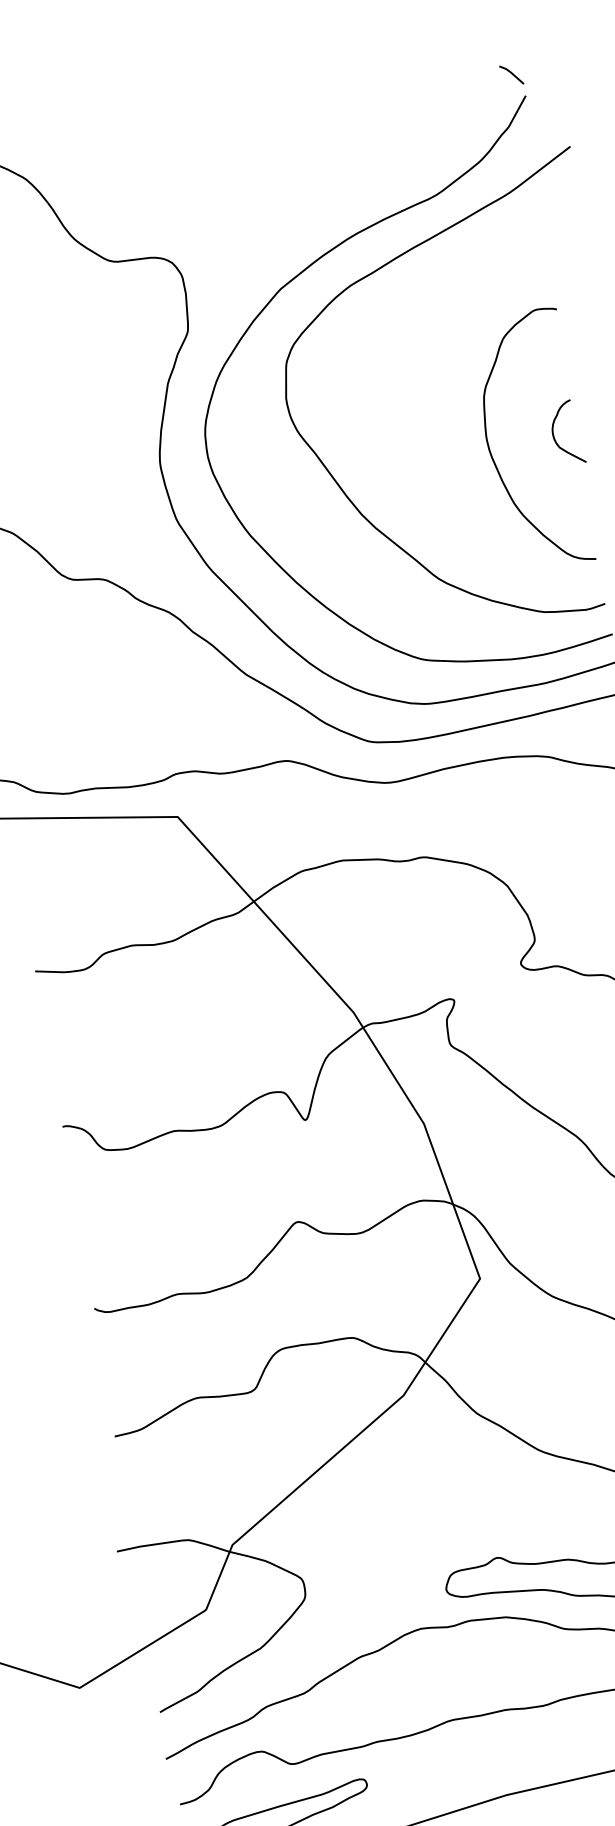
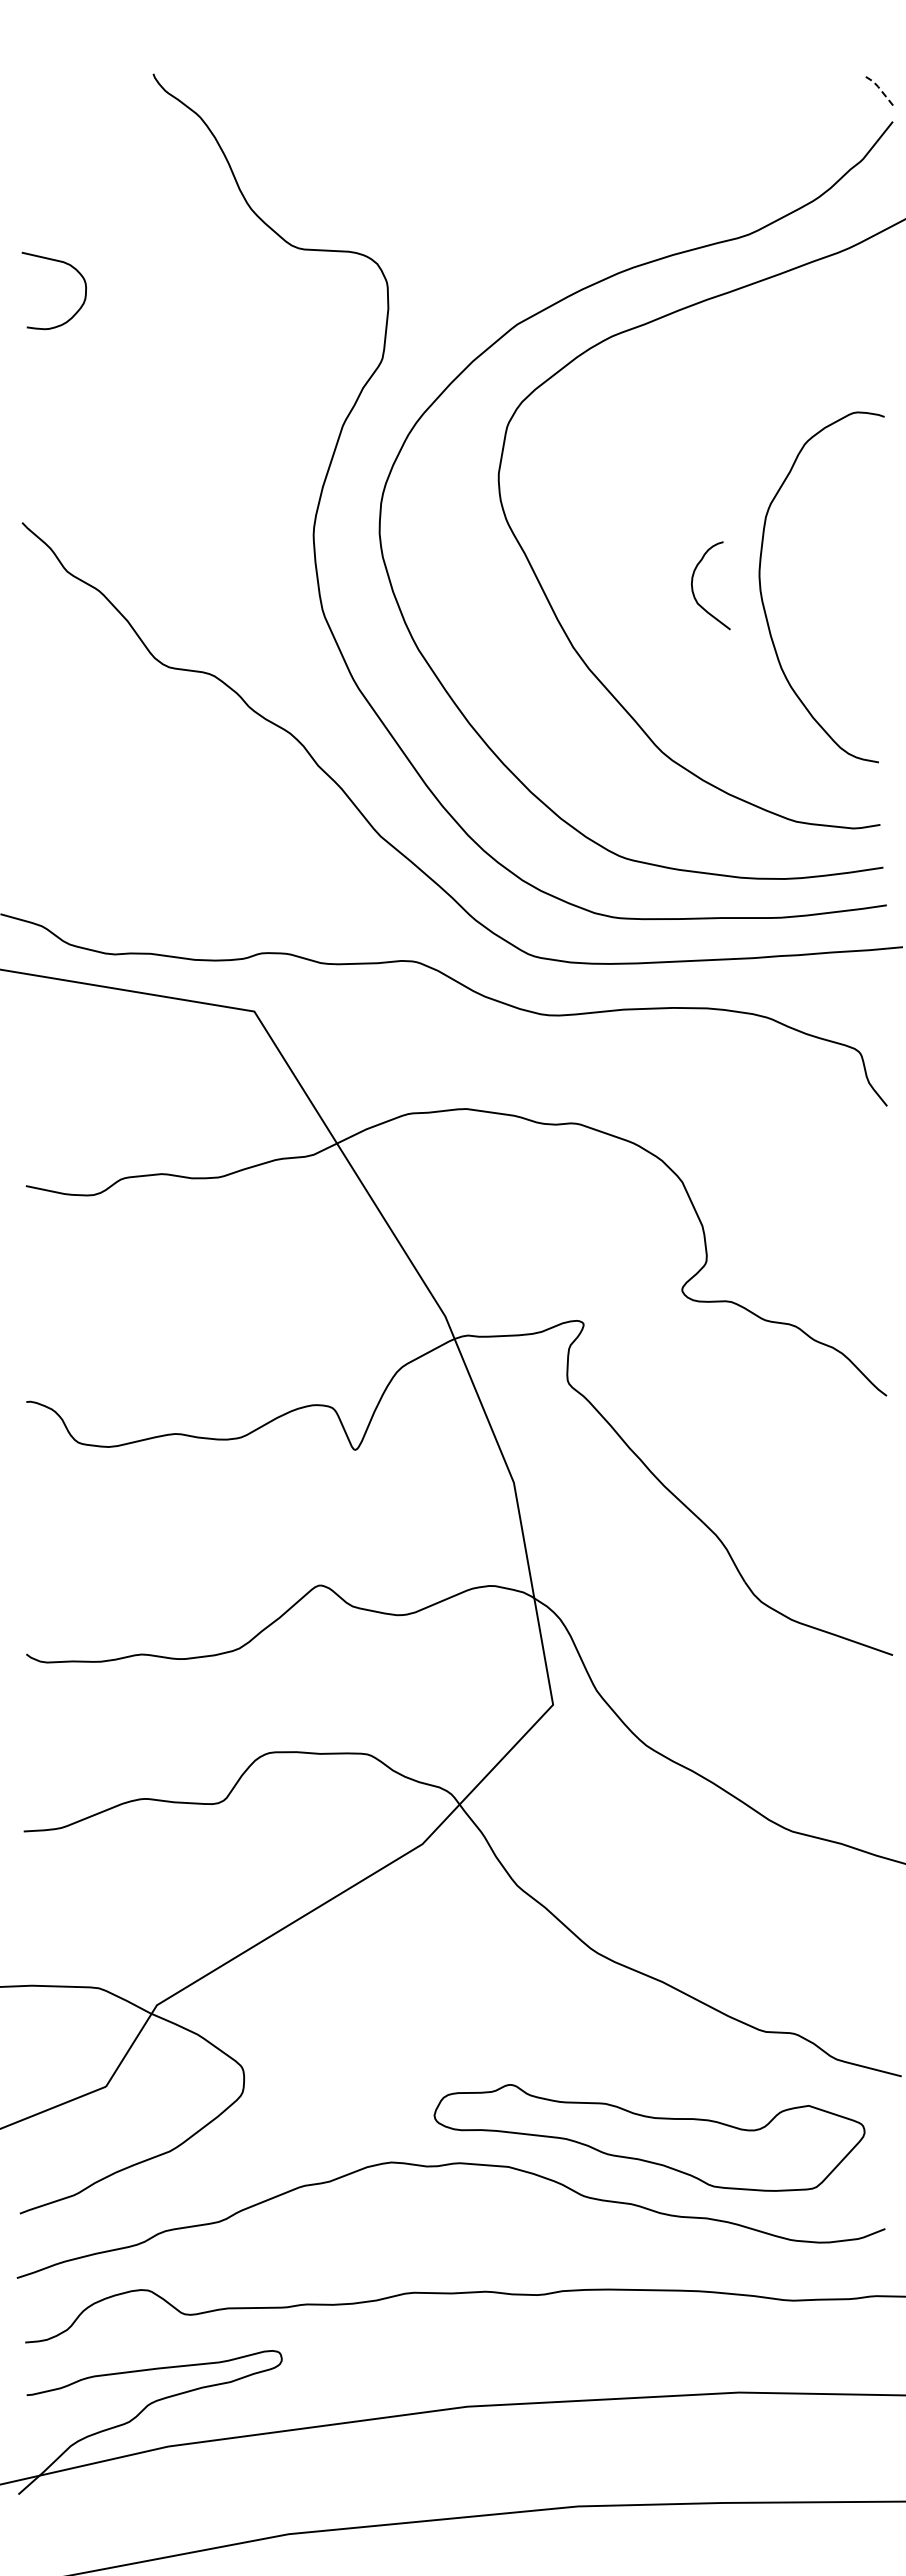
line: (511, 73) -> (879, 88), solid -> dashed
curve: (554, 436) -> (693, 587), moved

